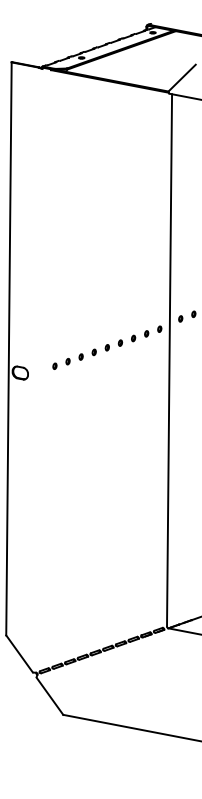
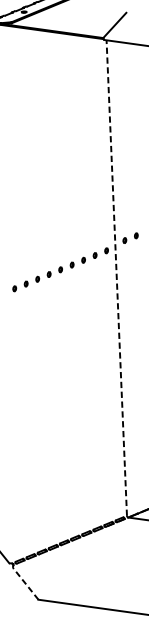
line: (169, 359) -> (116, 277), solid -> dashed
line: (49, 696) -> (25, 583), solid -> dashed

